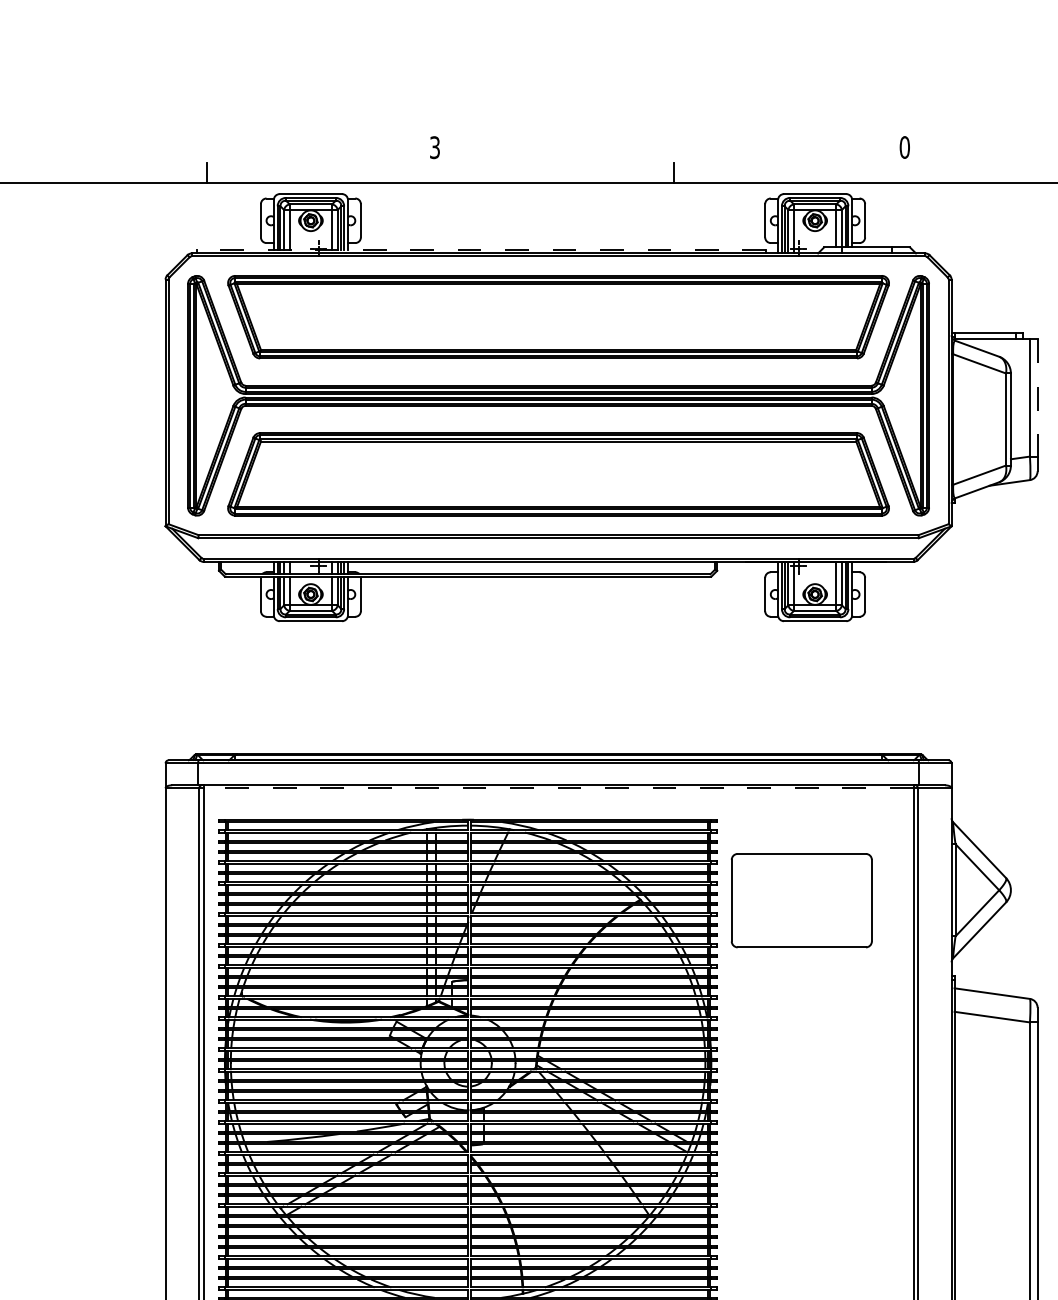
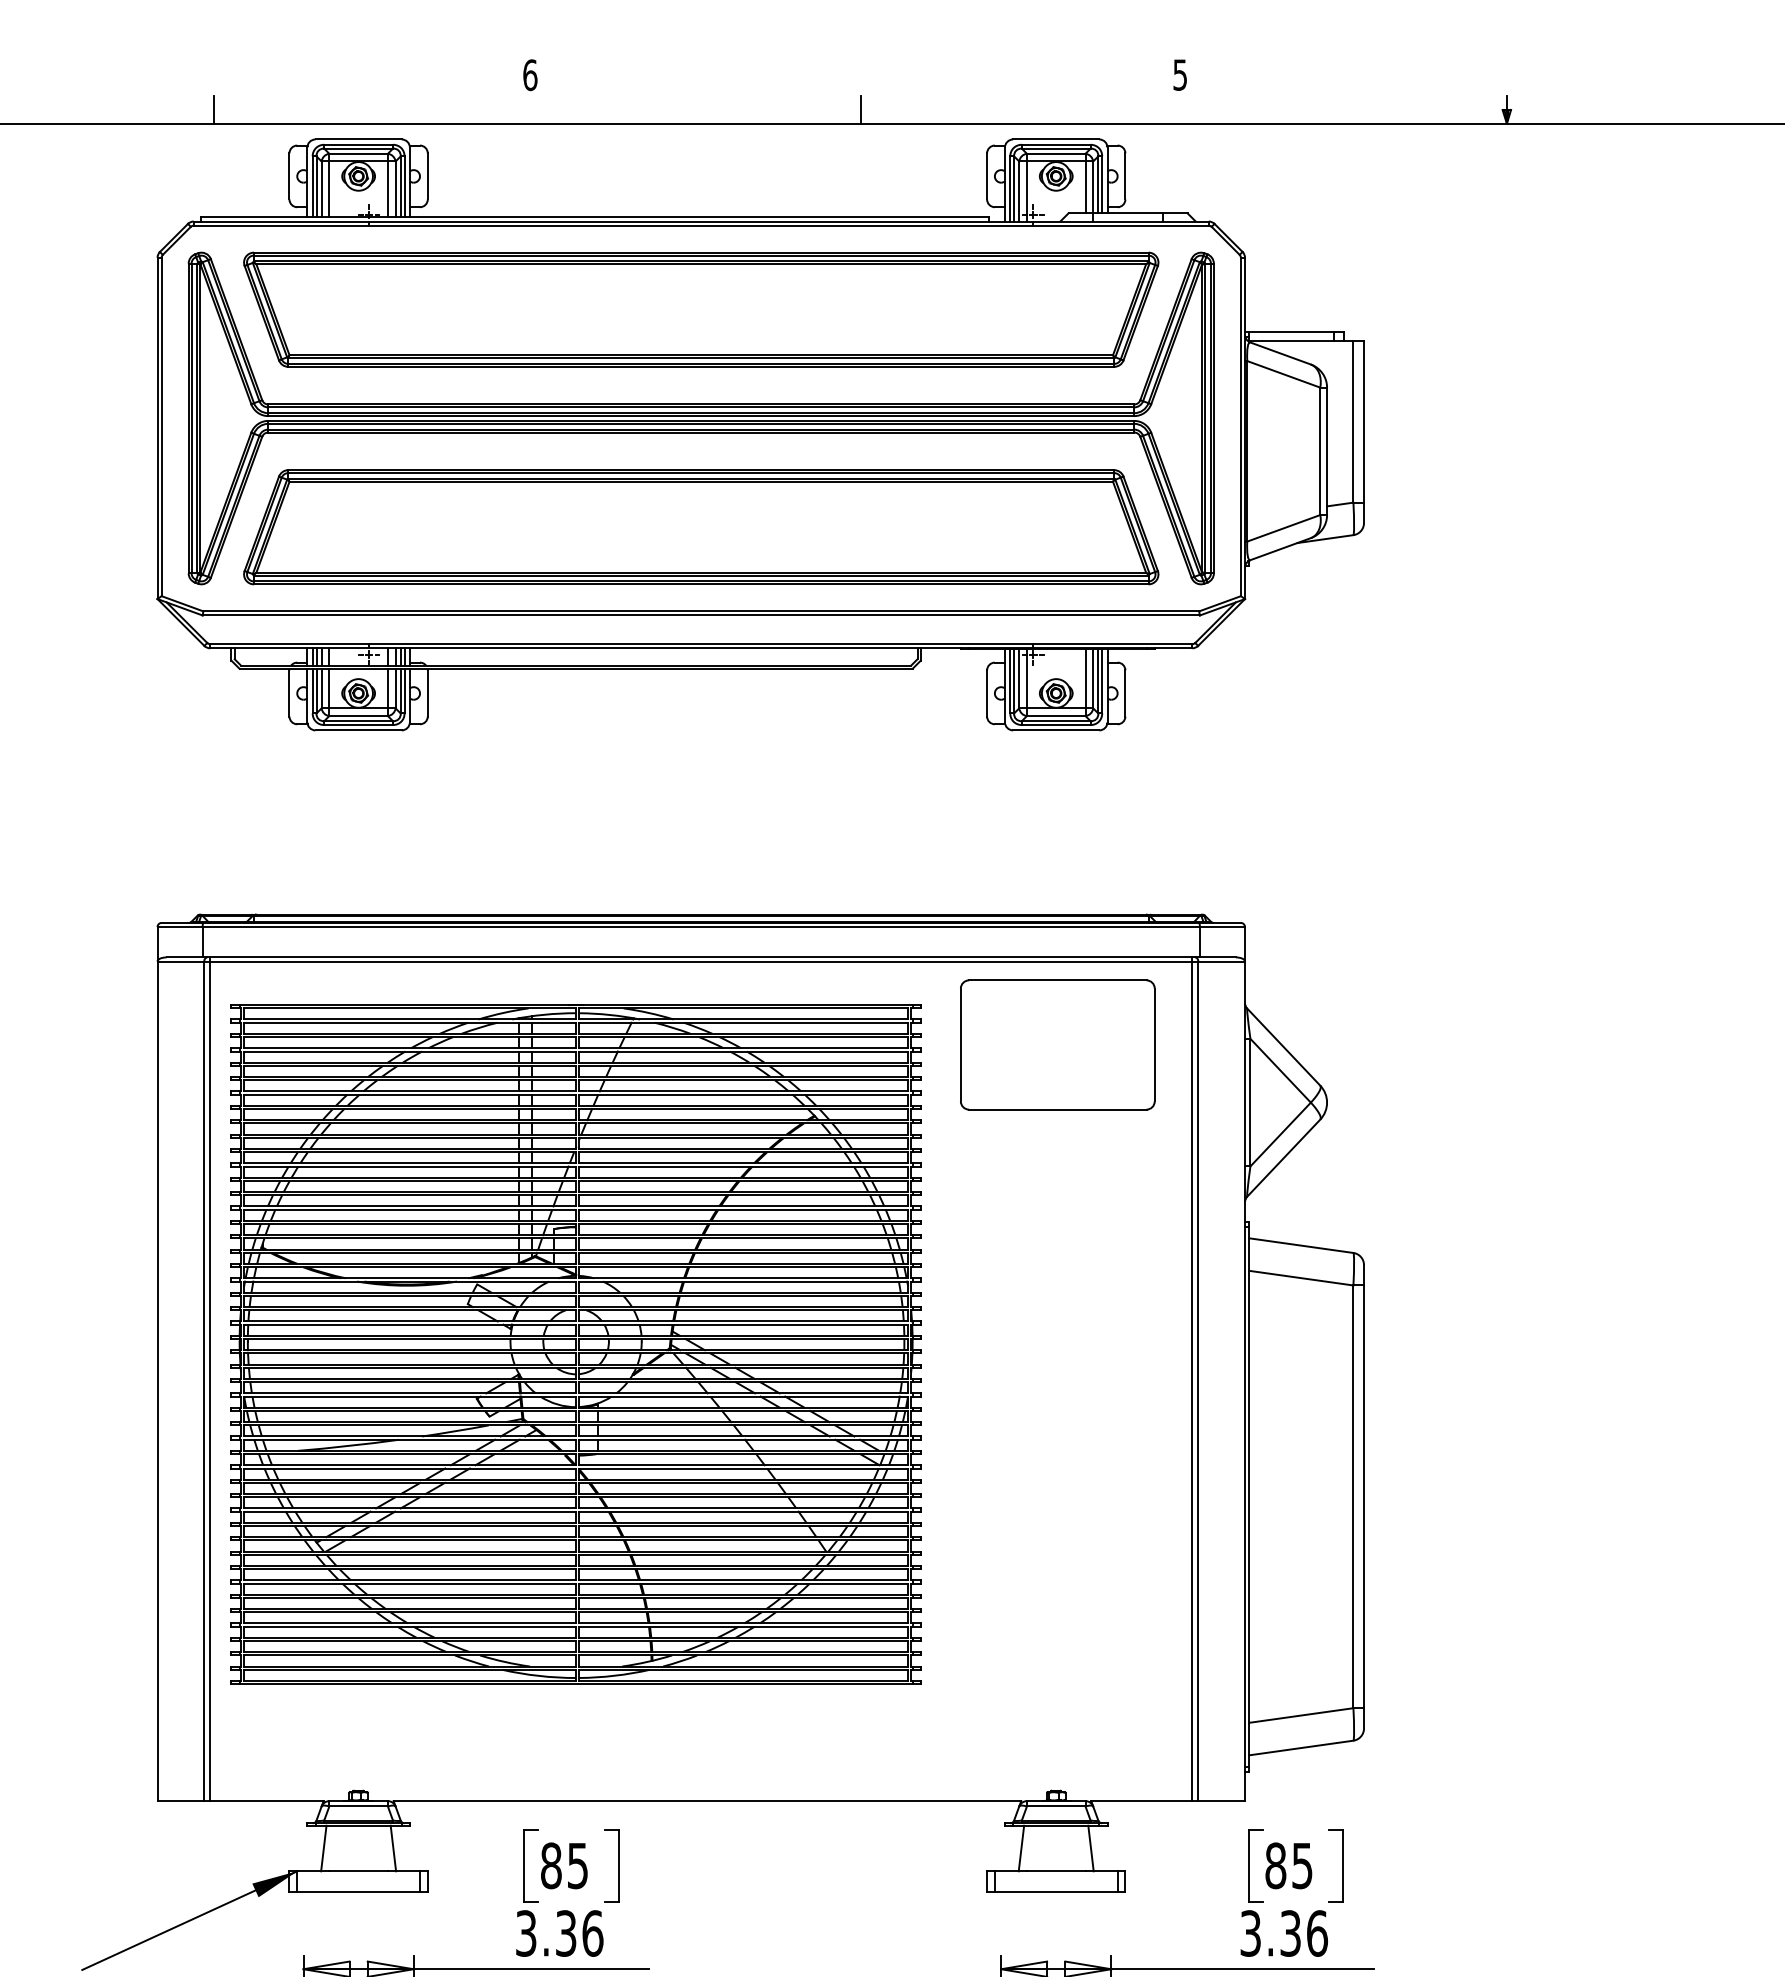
text: (435, 147) -> (530, 75), 3 -> 6
text: (904, 147) -> (1180, 74), 0 -> 5
line: (481, 250) -> (594, 217), dashed -> solid
line: (1037, 398) -> (1364, 422), dashed -> solid
line: (558, 788) -> (700, 961), dashed -> solid
part: (801, 900) -> (1057, 1044), moved

